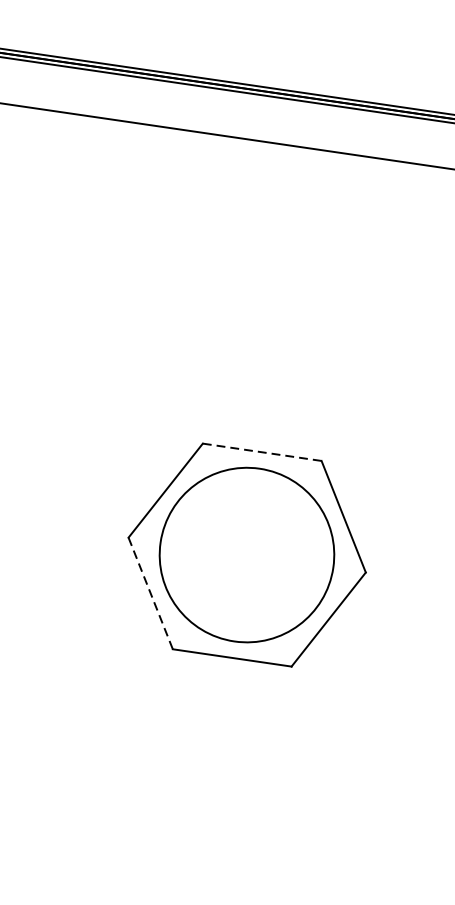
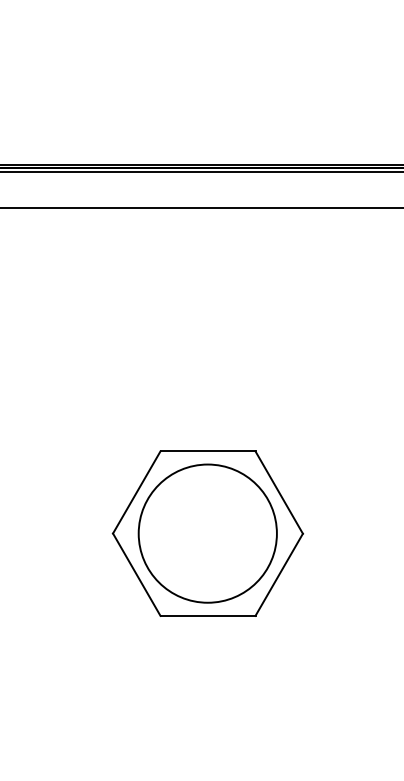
line: (262, 452) -> (208, 451), dashed -> solid
line: (150, 593) -> (136, 574), dashed -> solid

